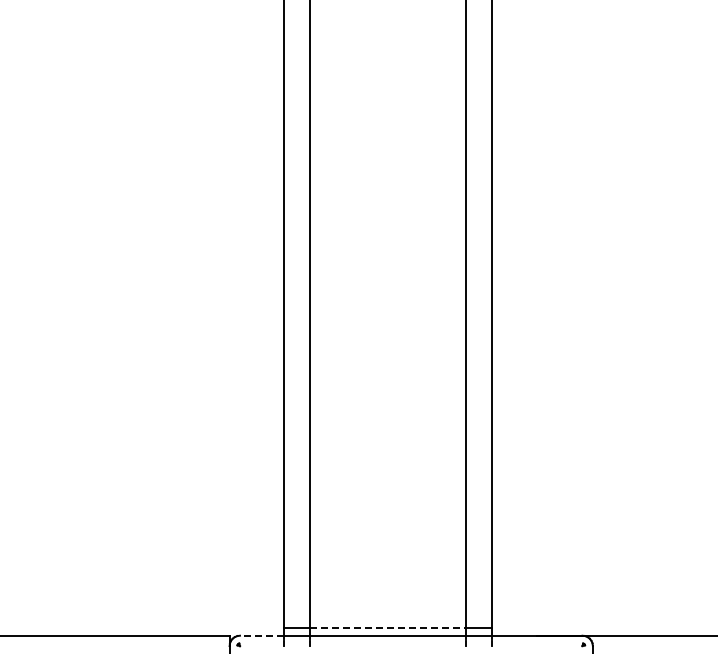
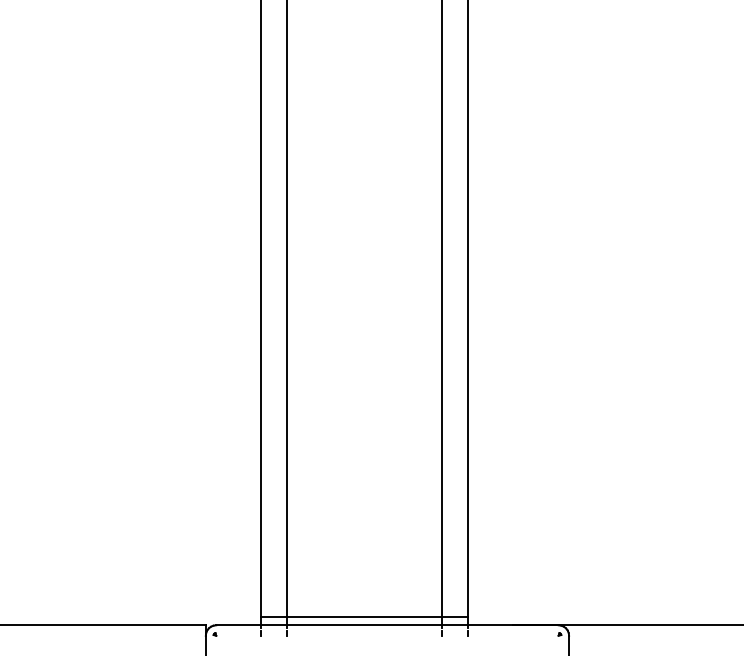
line: (388, 627) -> (364, 617), dashed -> solid
line: (261, 635) -> (237, 625), dashed -> solid

